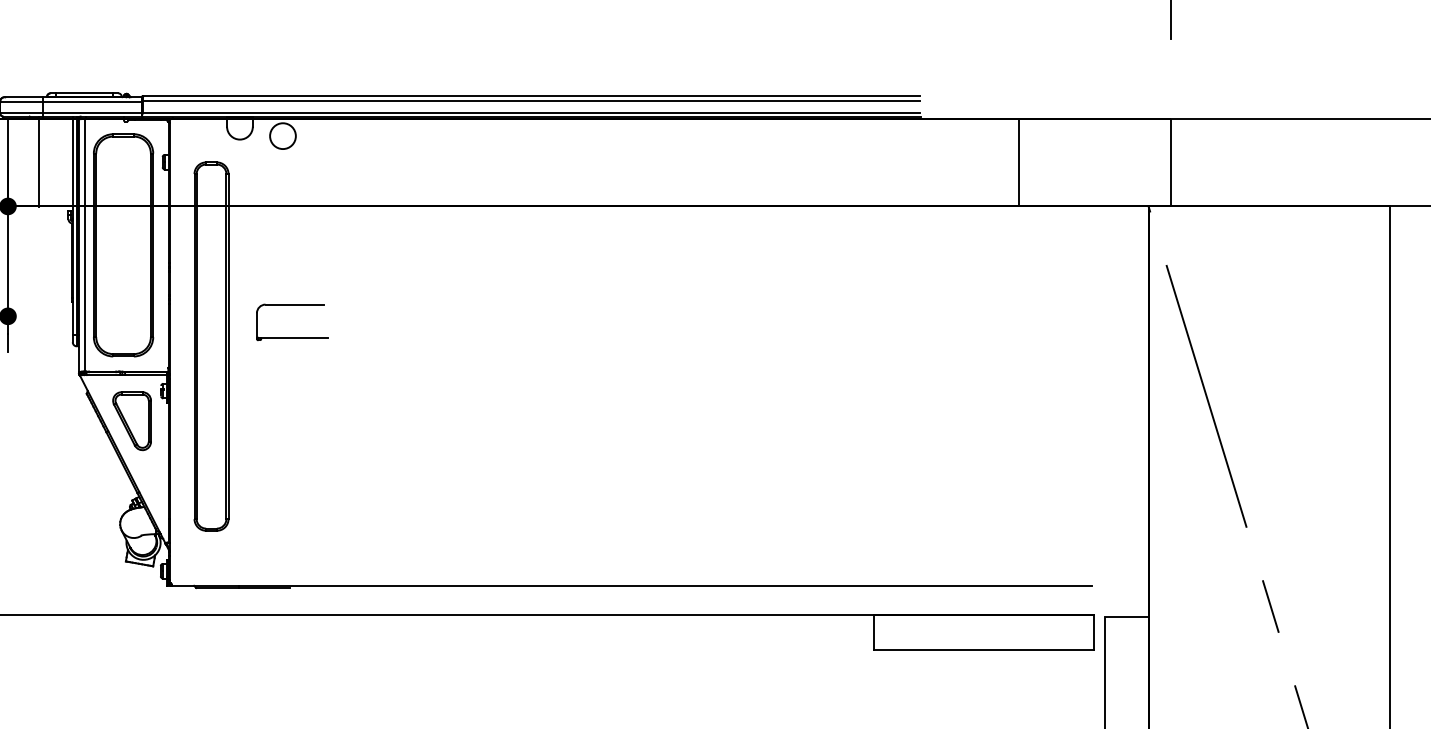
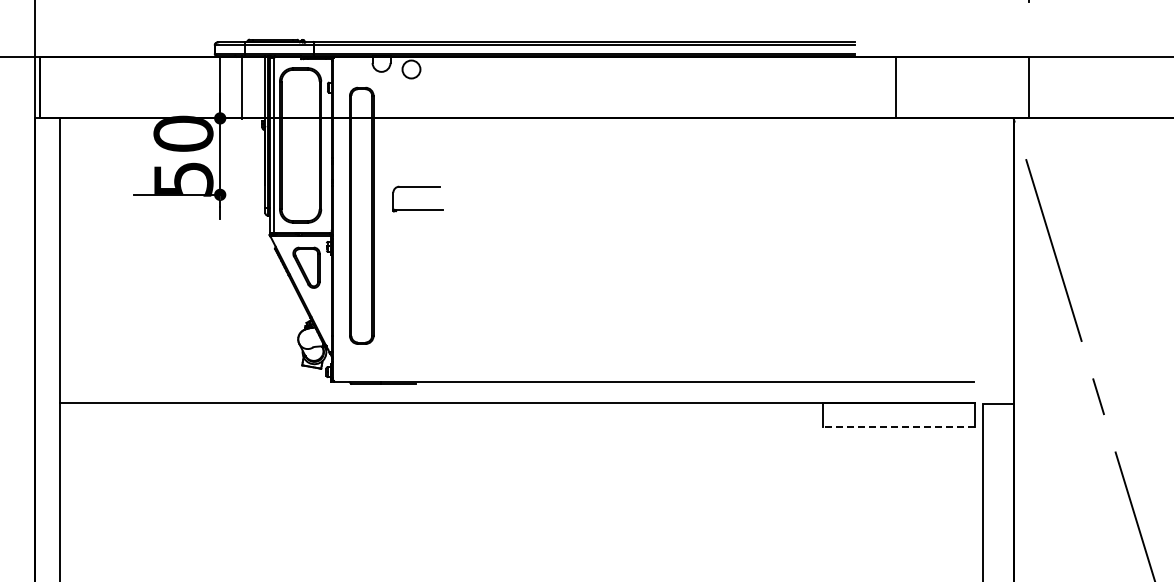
line: (1019, 162) -> (896, 87), moved
line: (983, 650) -> (898, 427), solid -> dashed

